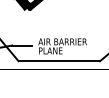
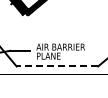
line: (59, 61) -> (57, 66), solid -> dashed

